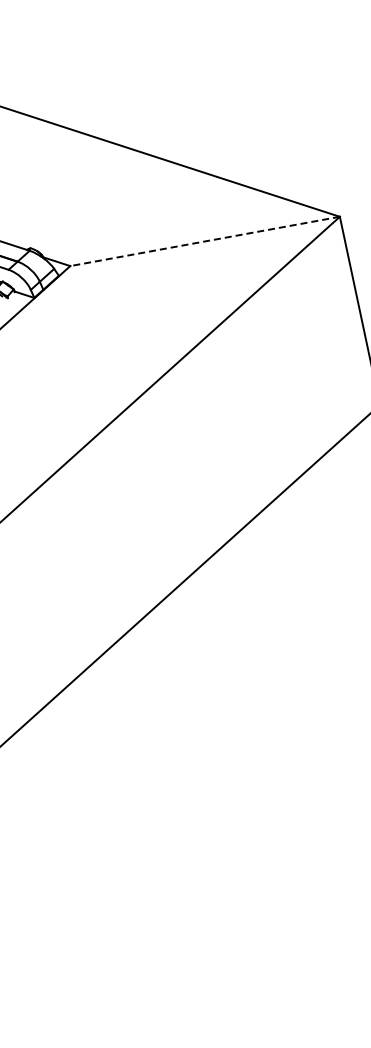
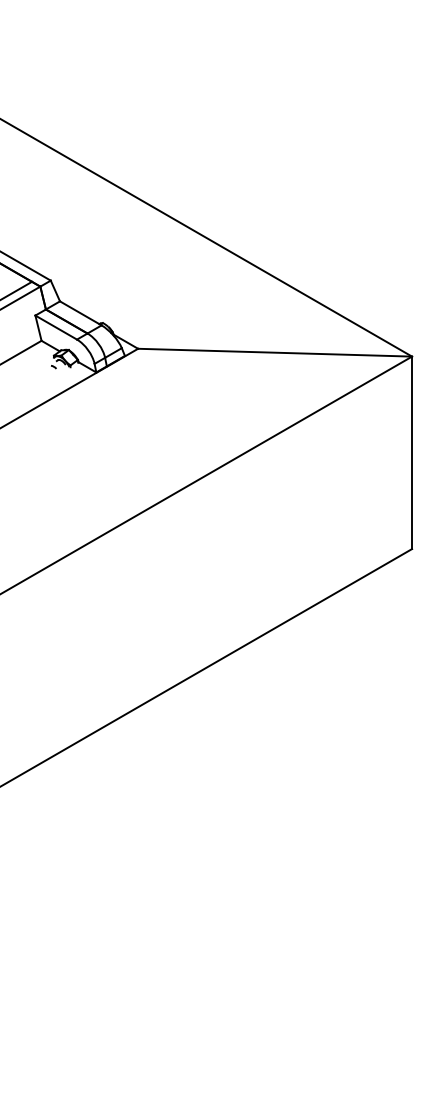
line: (204, 241) -> (274, 352), dashed -> solid

